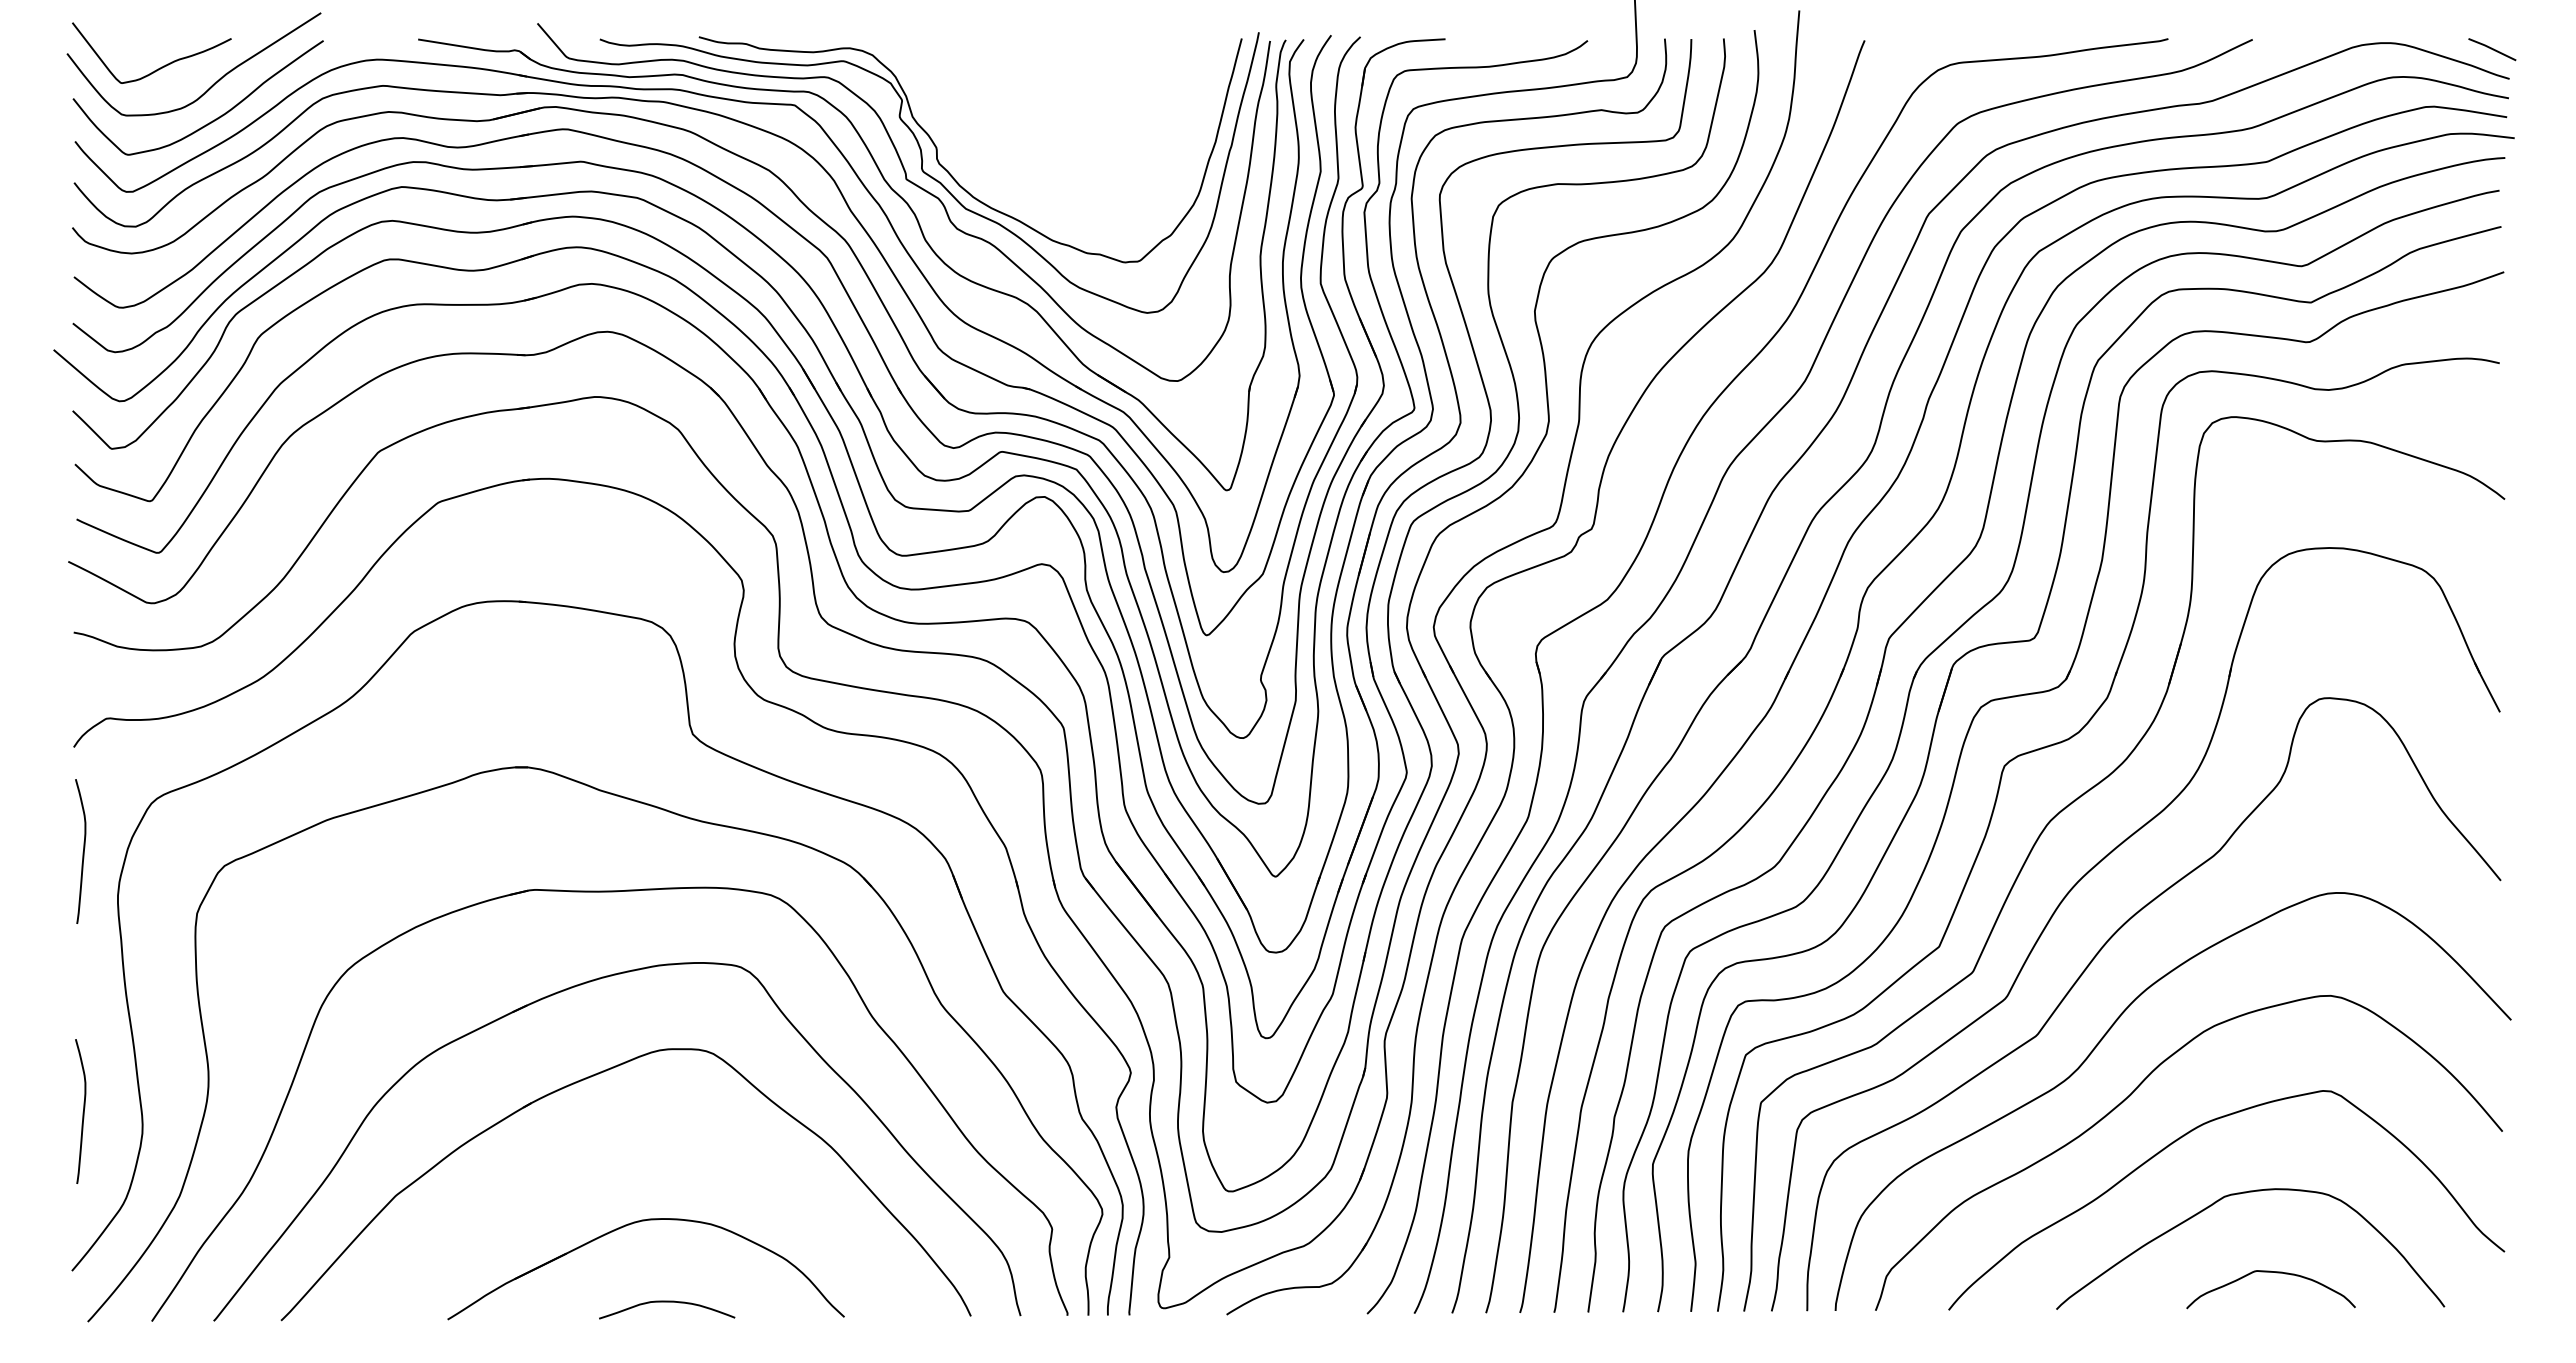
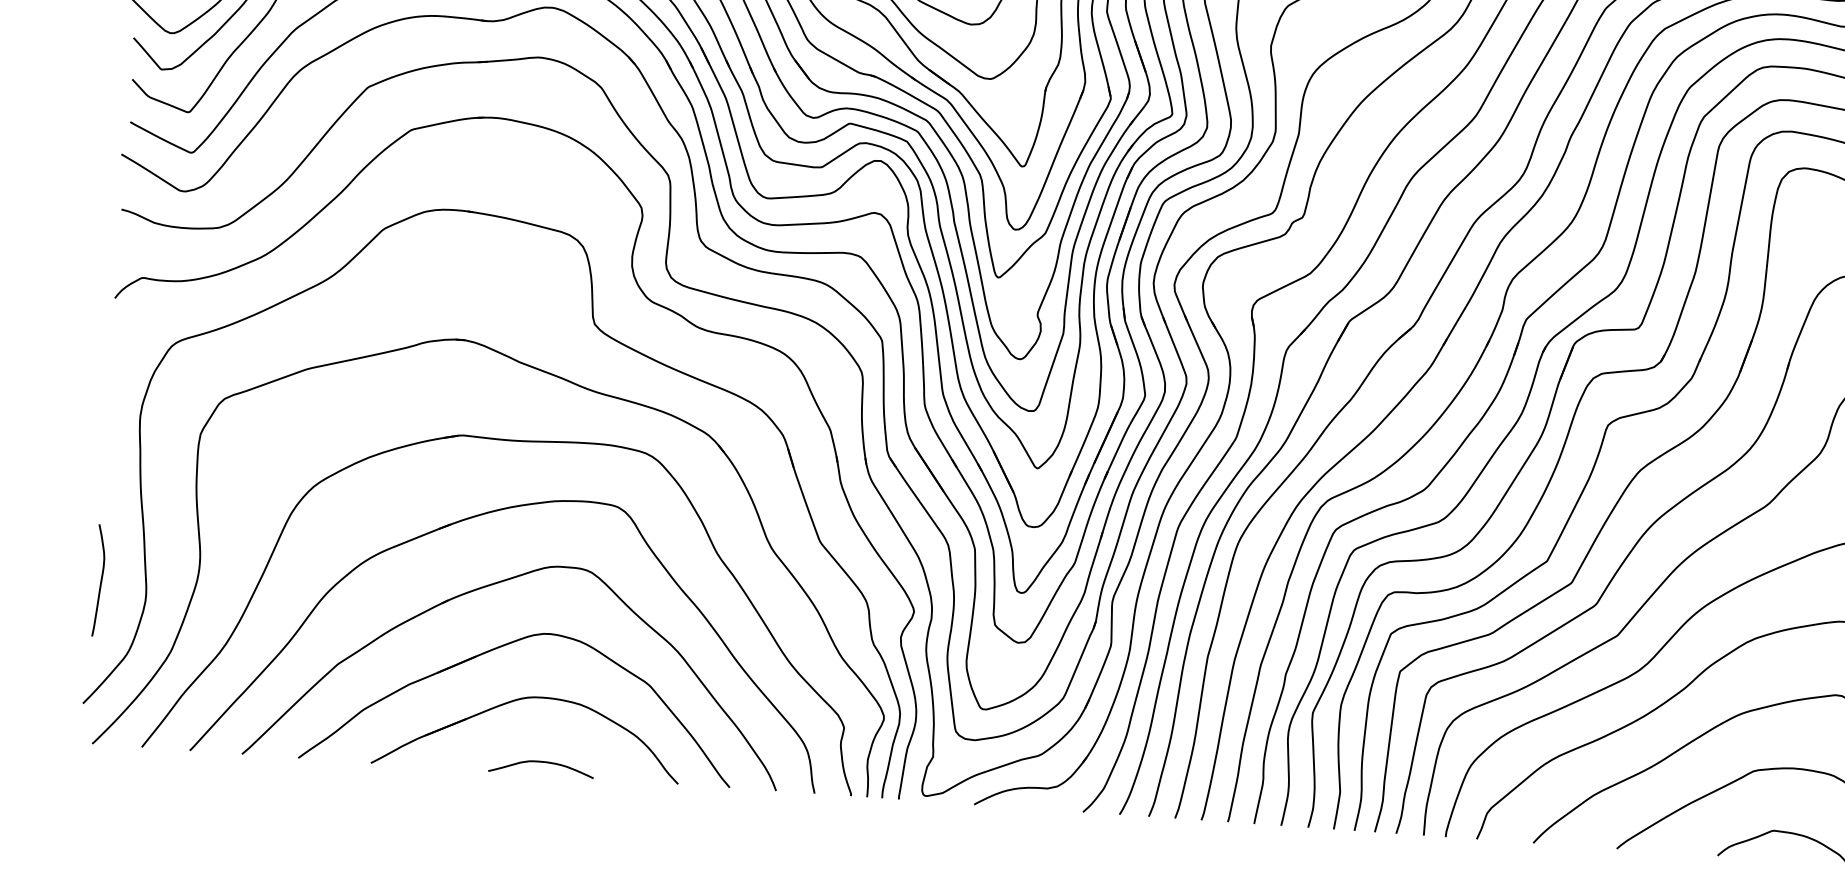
curve: (82, 852) -> (115, 380), removed
part: (599, 1160) -> (497, 648), added

